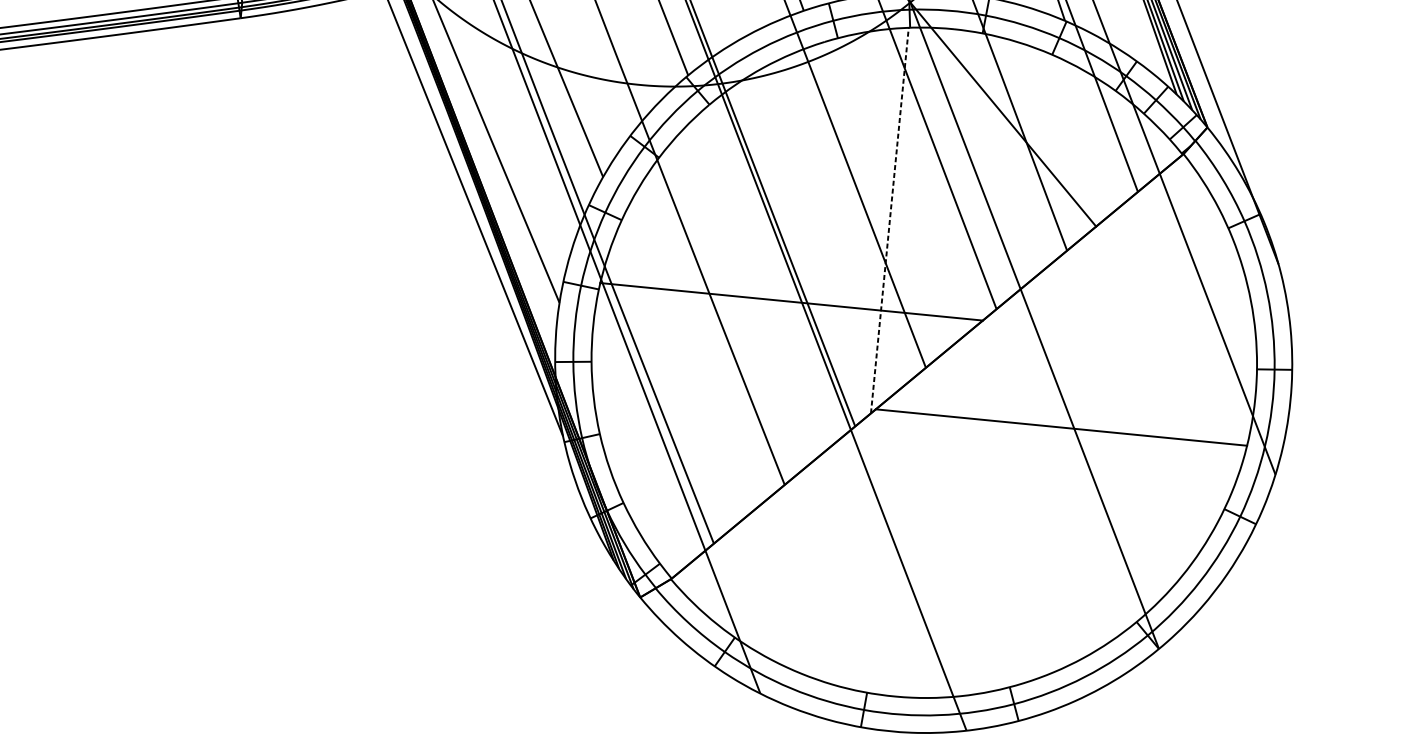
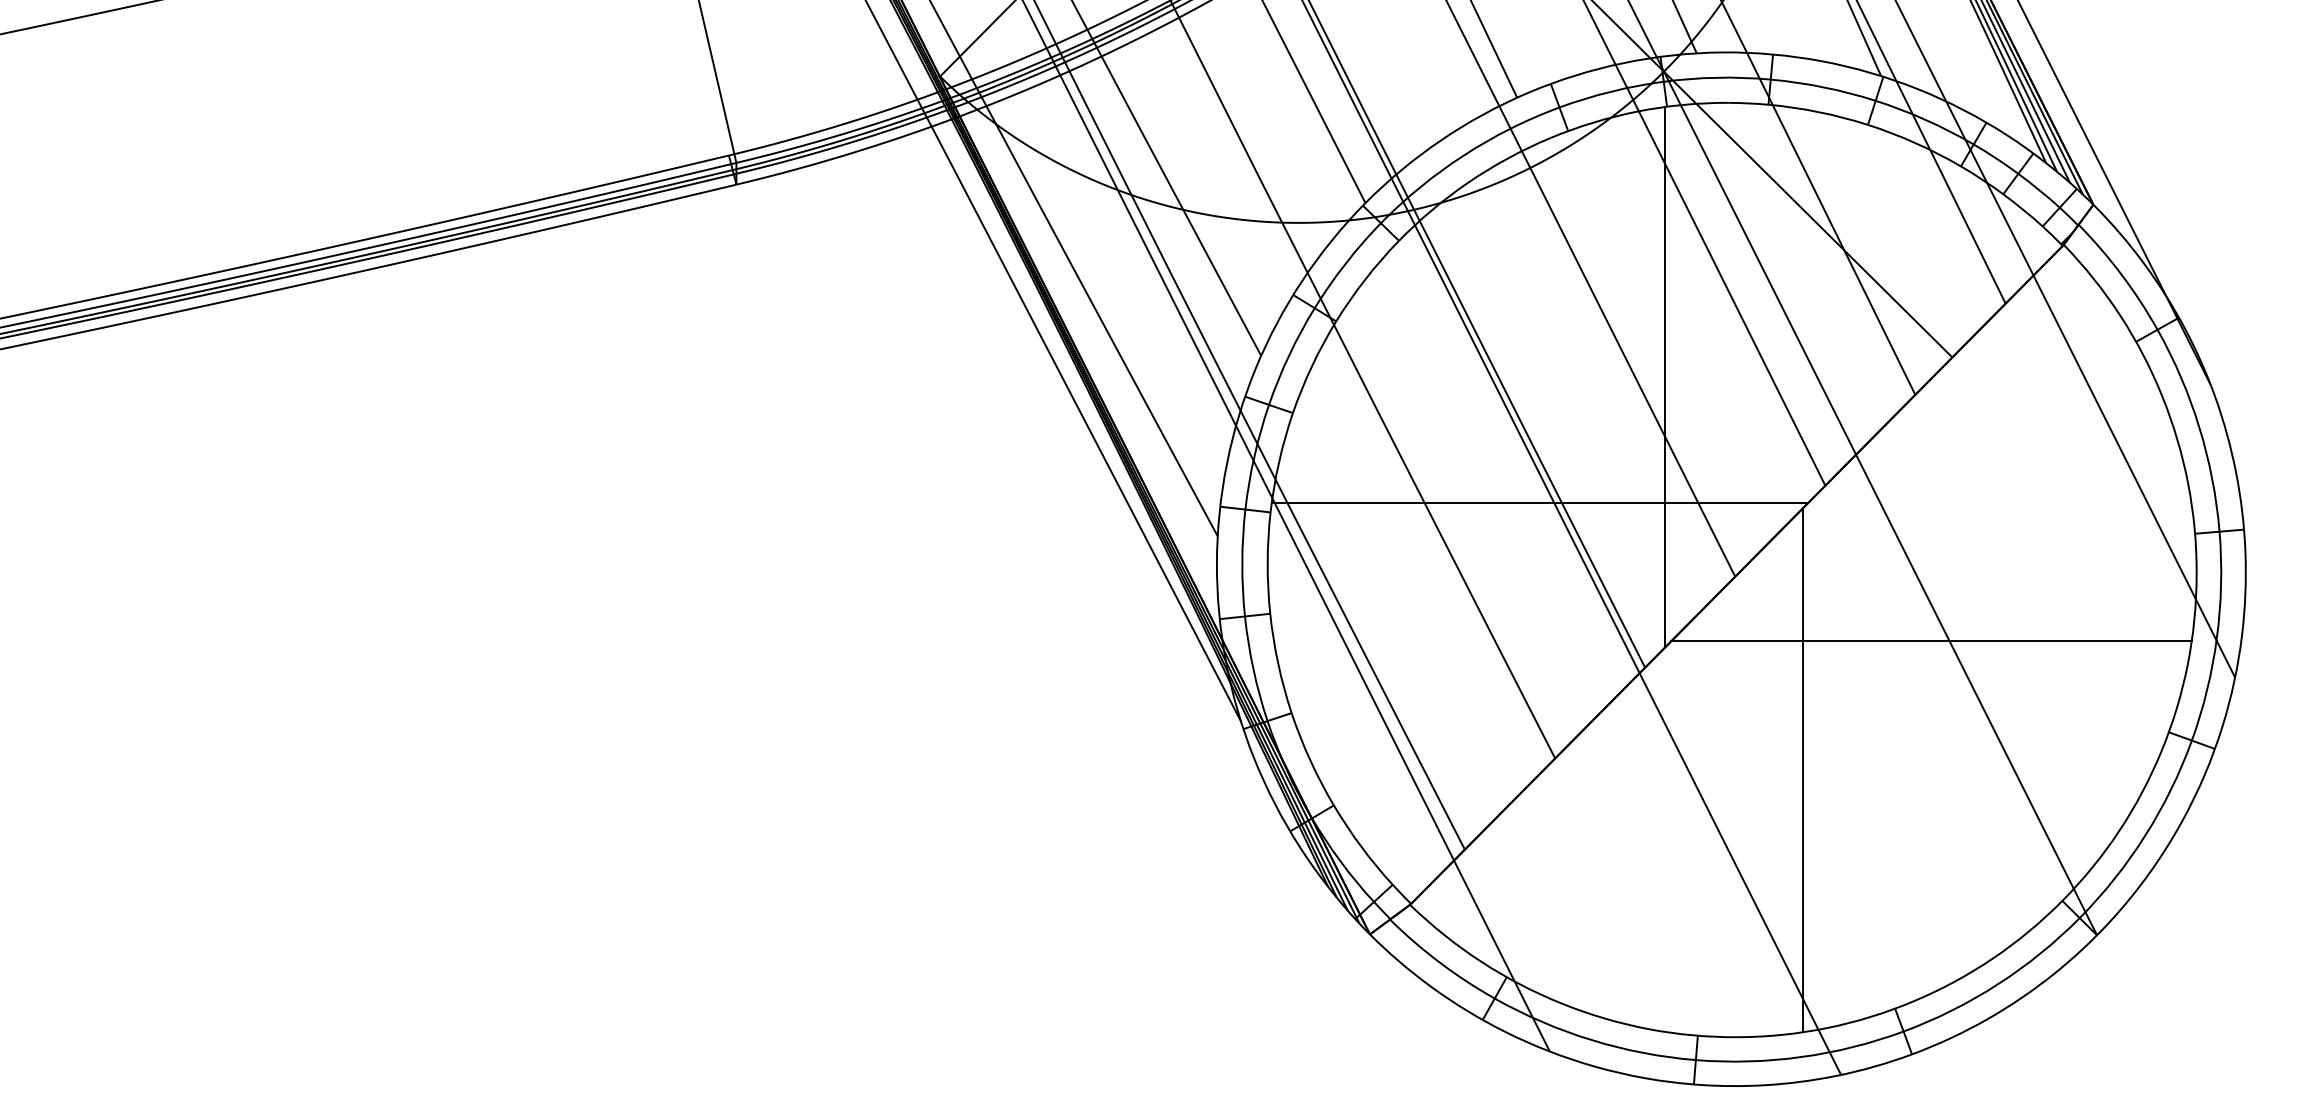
line: (890, 220) -> (1665, 376), dashed -> solid
line: (961, 510) -> (1803, 769), added

